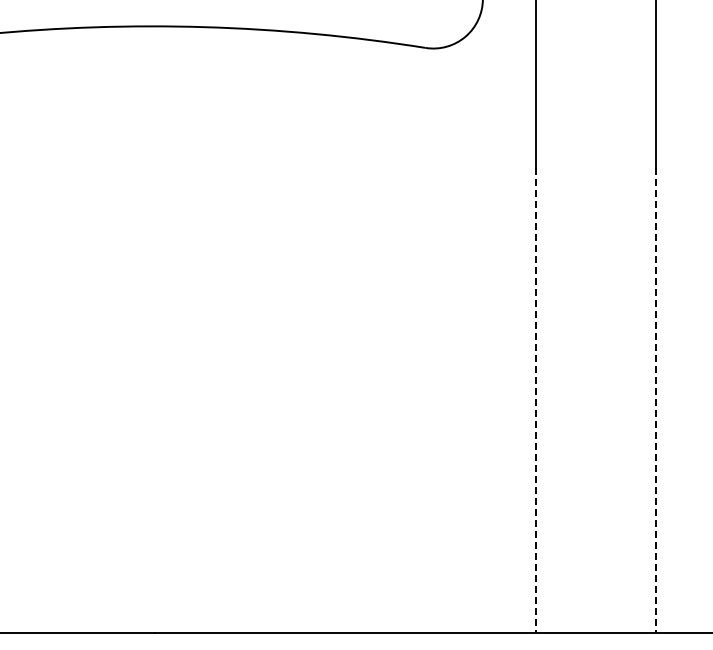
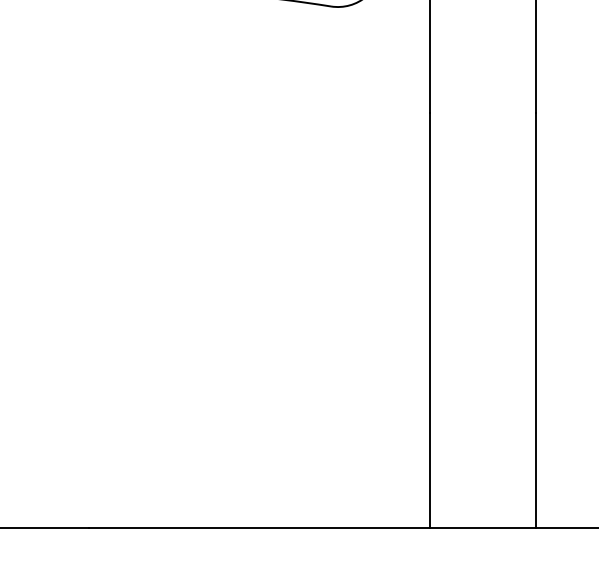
line: (536, 400) -> (429, 321), dashed -> solid
line: (655, 400) -> (536, 321), dashed -> solid

